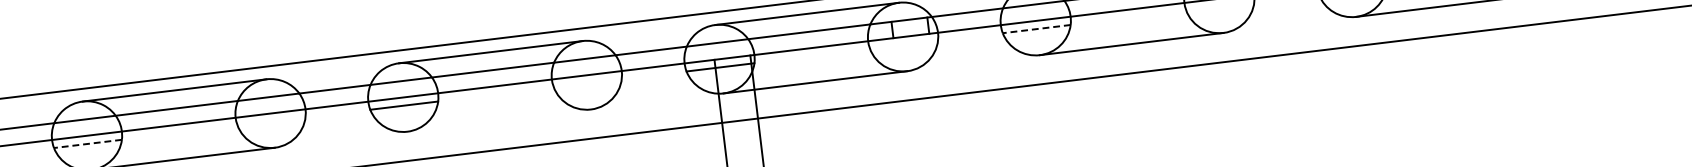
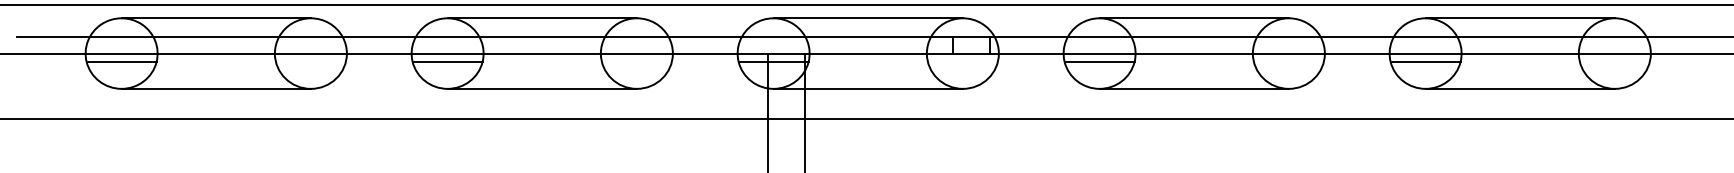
line: (1036, 28) -> (1099, 61), dashed -> solid
line: (498, 120) -> (541, 88), added
line: (87, 143) -> (121, 61), dashed -> solid

